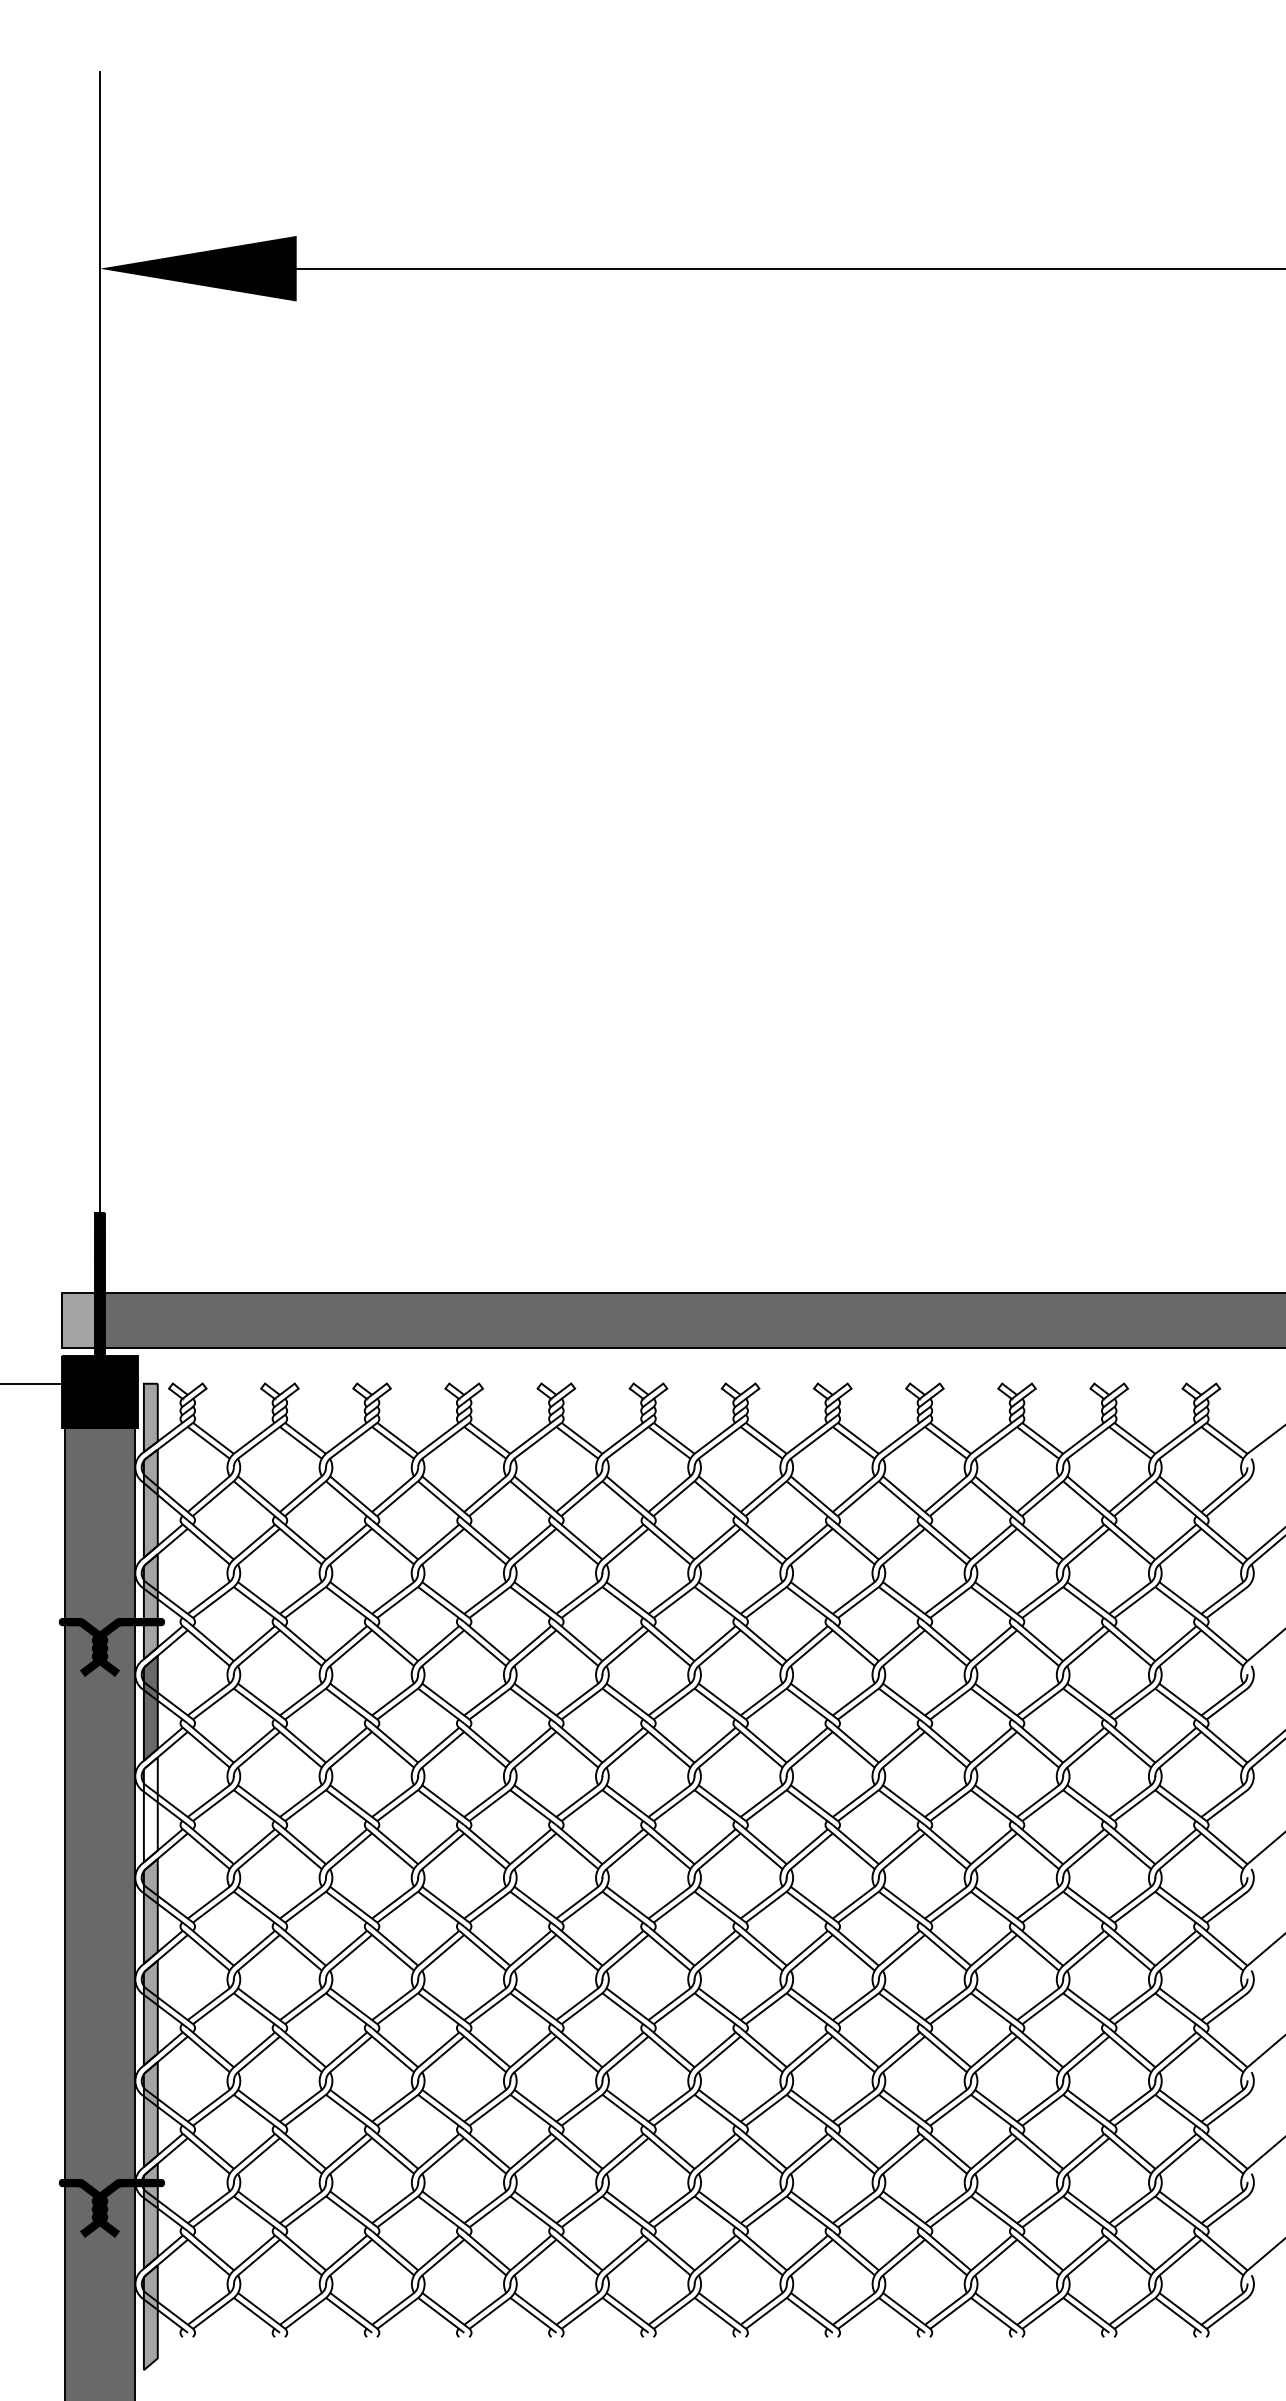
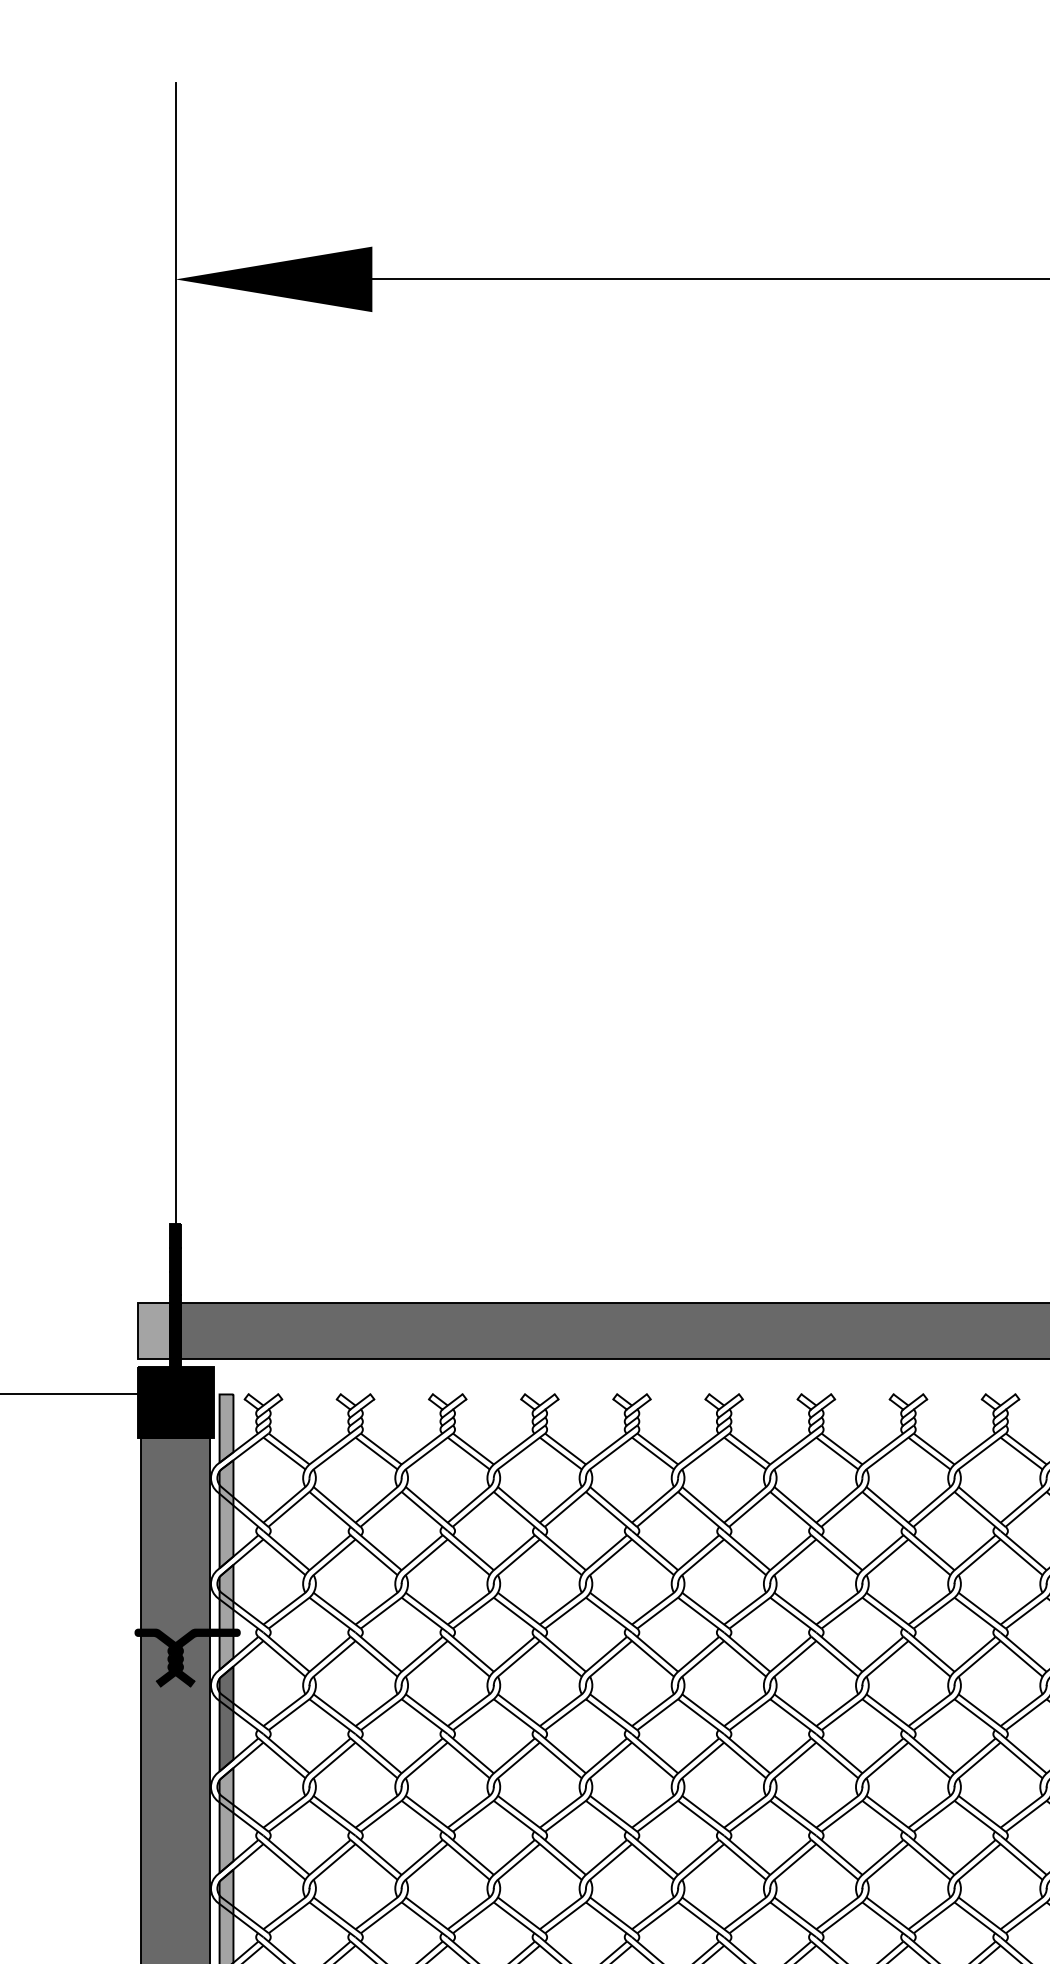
fill: (150, 1809) -> (226, 1820), added

